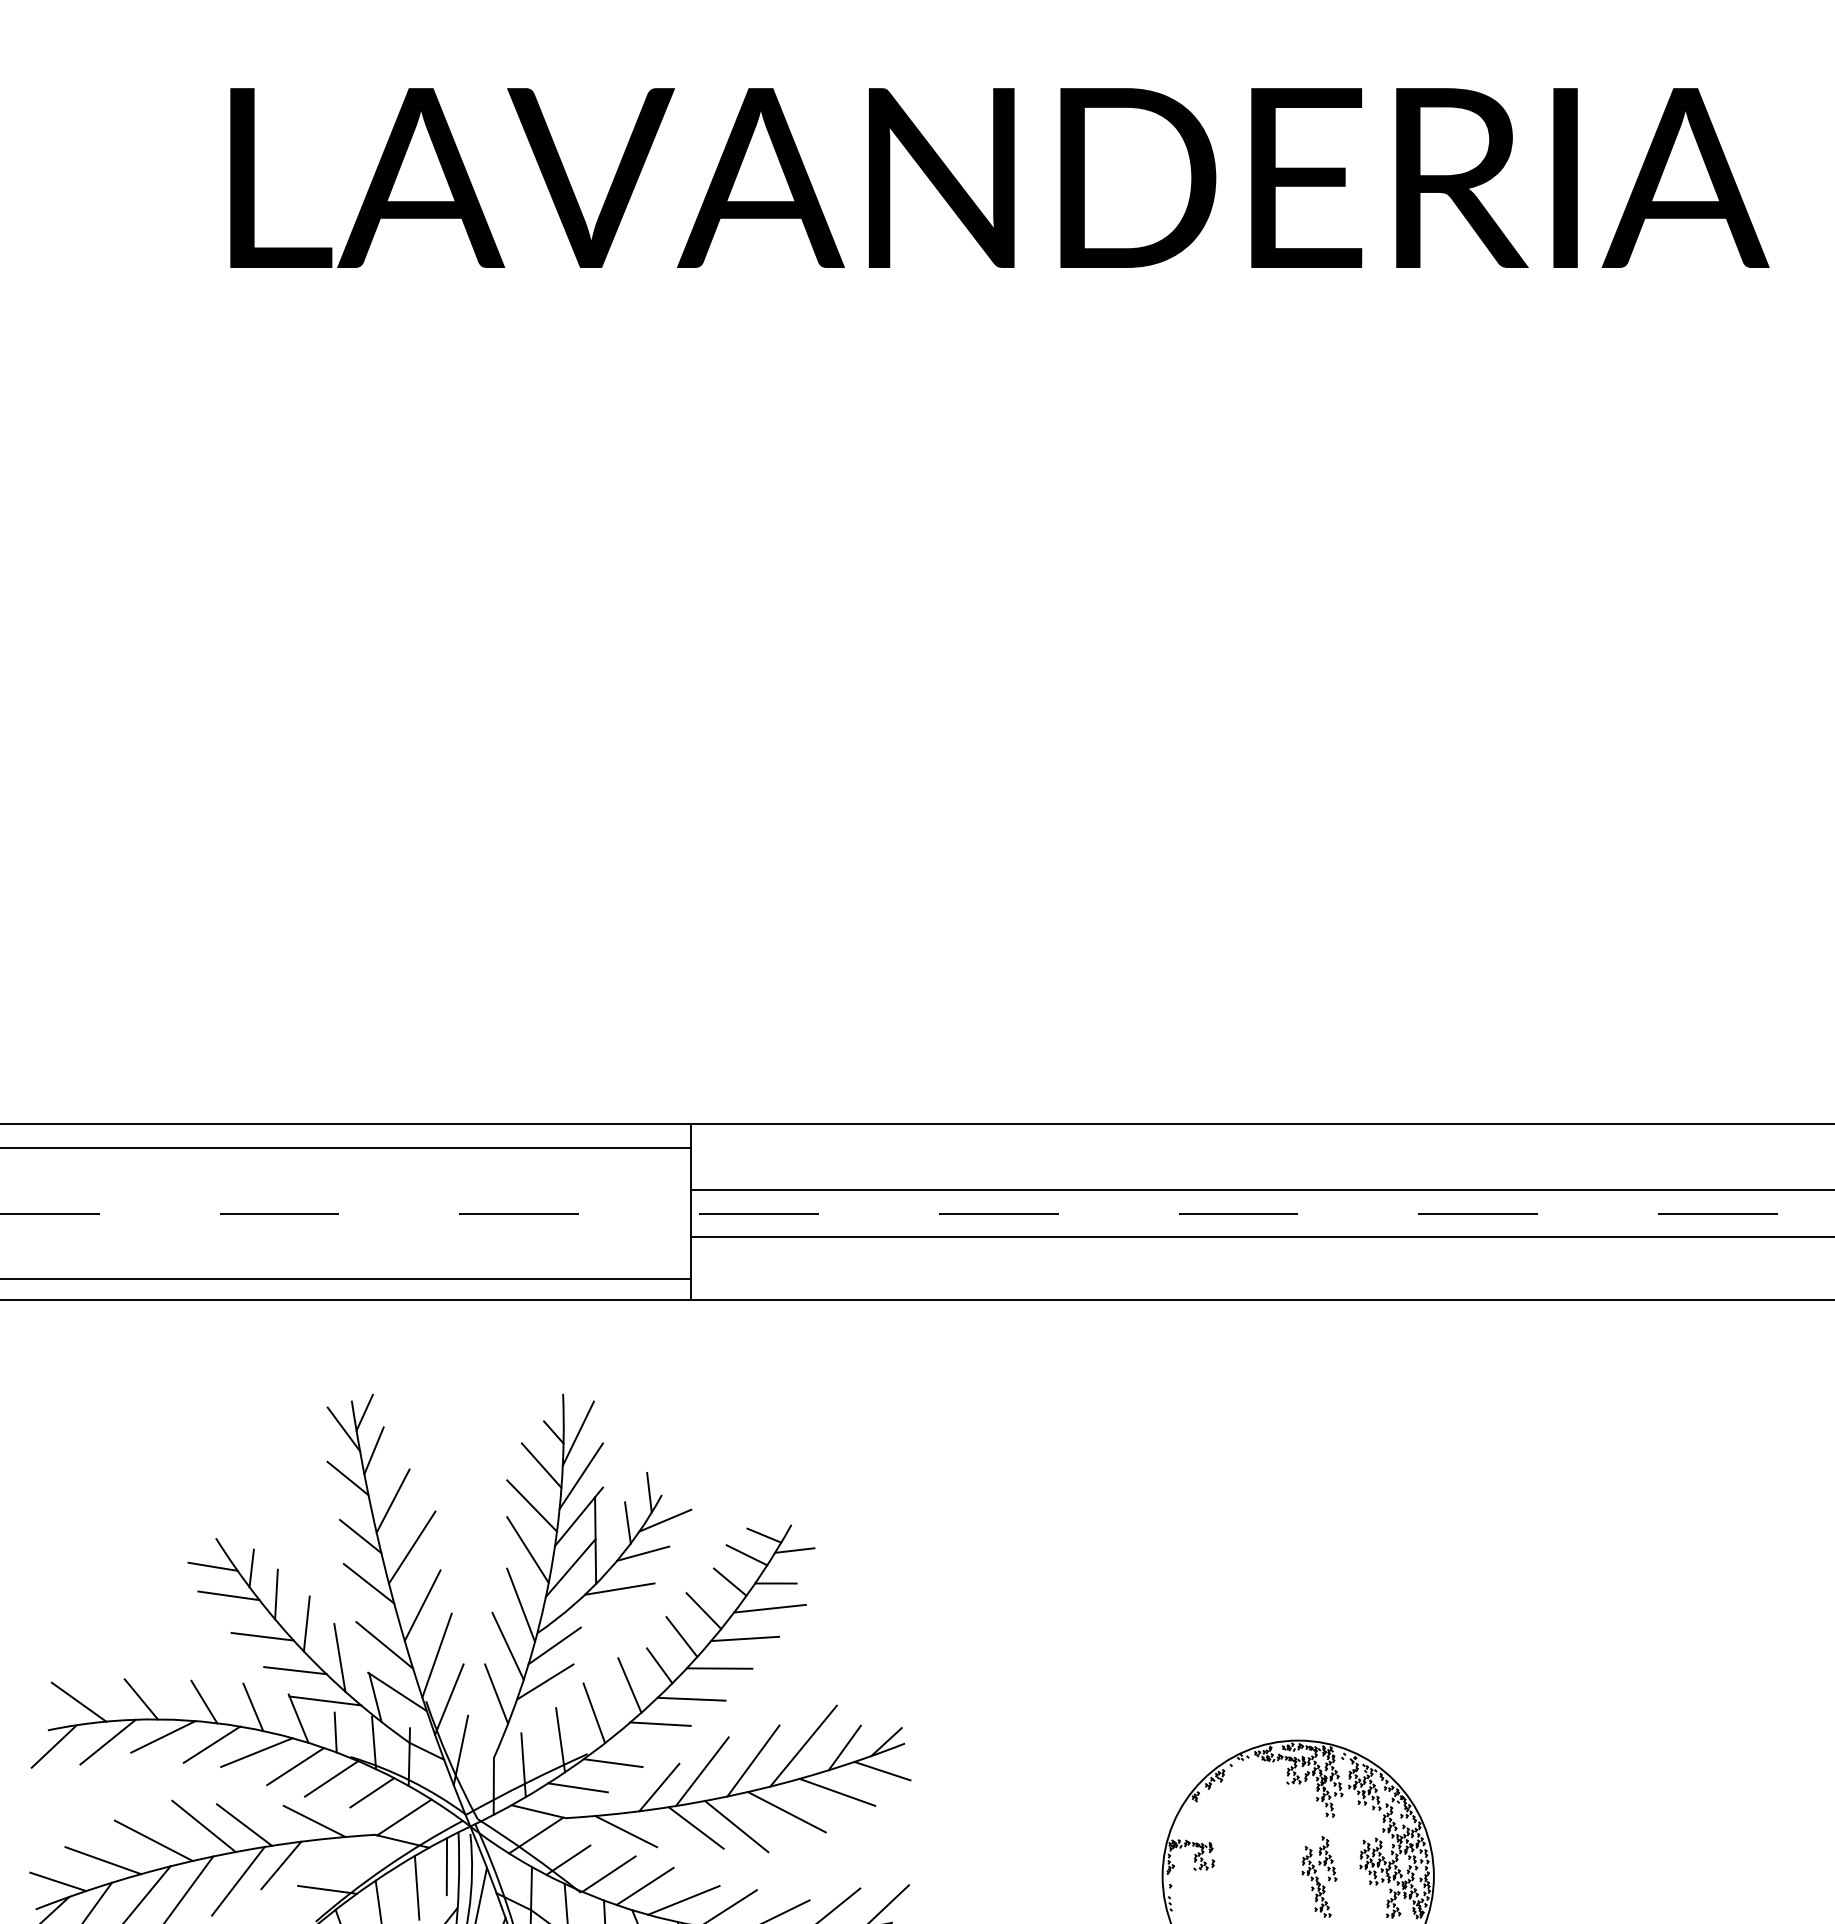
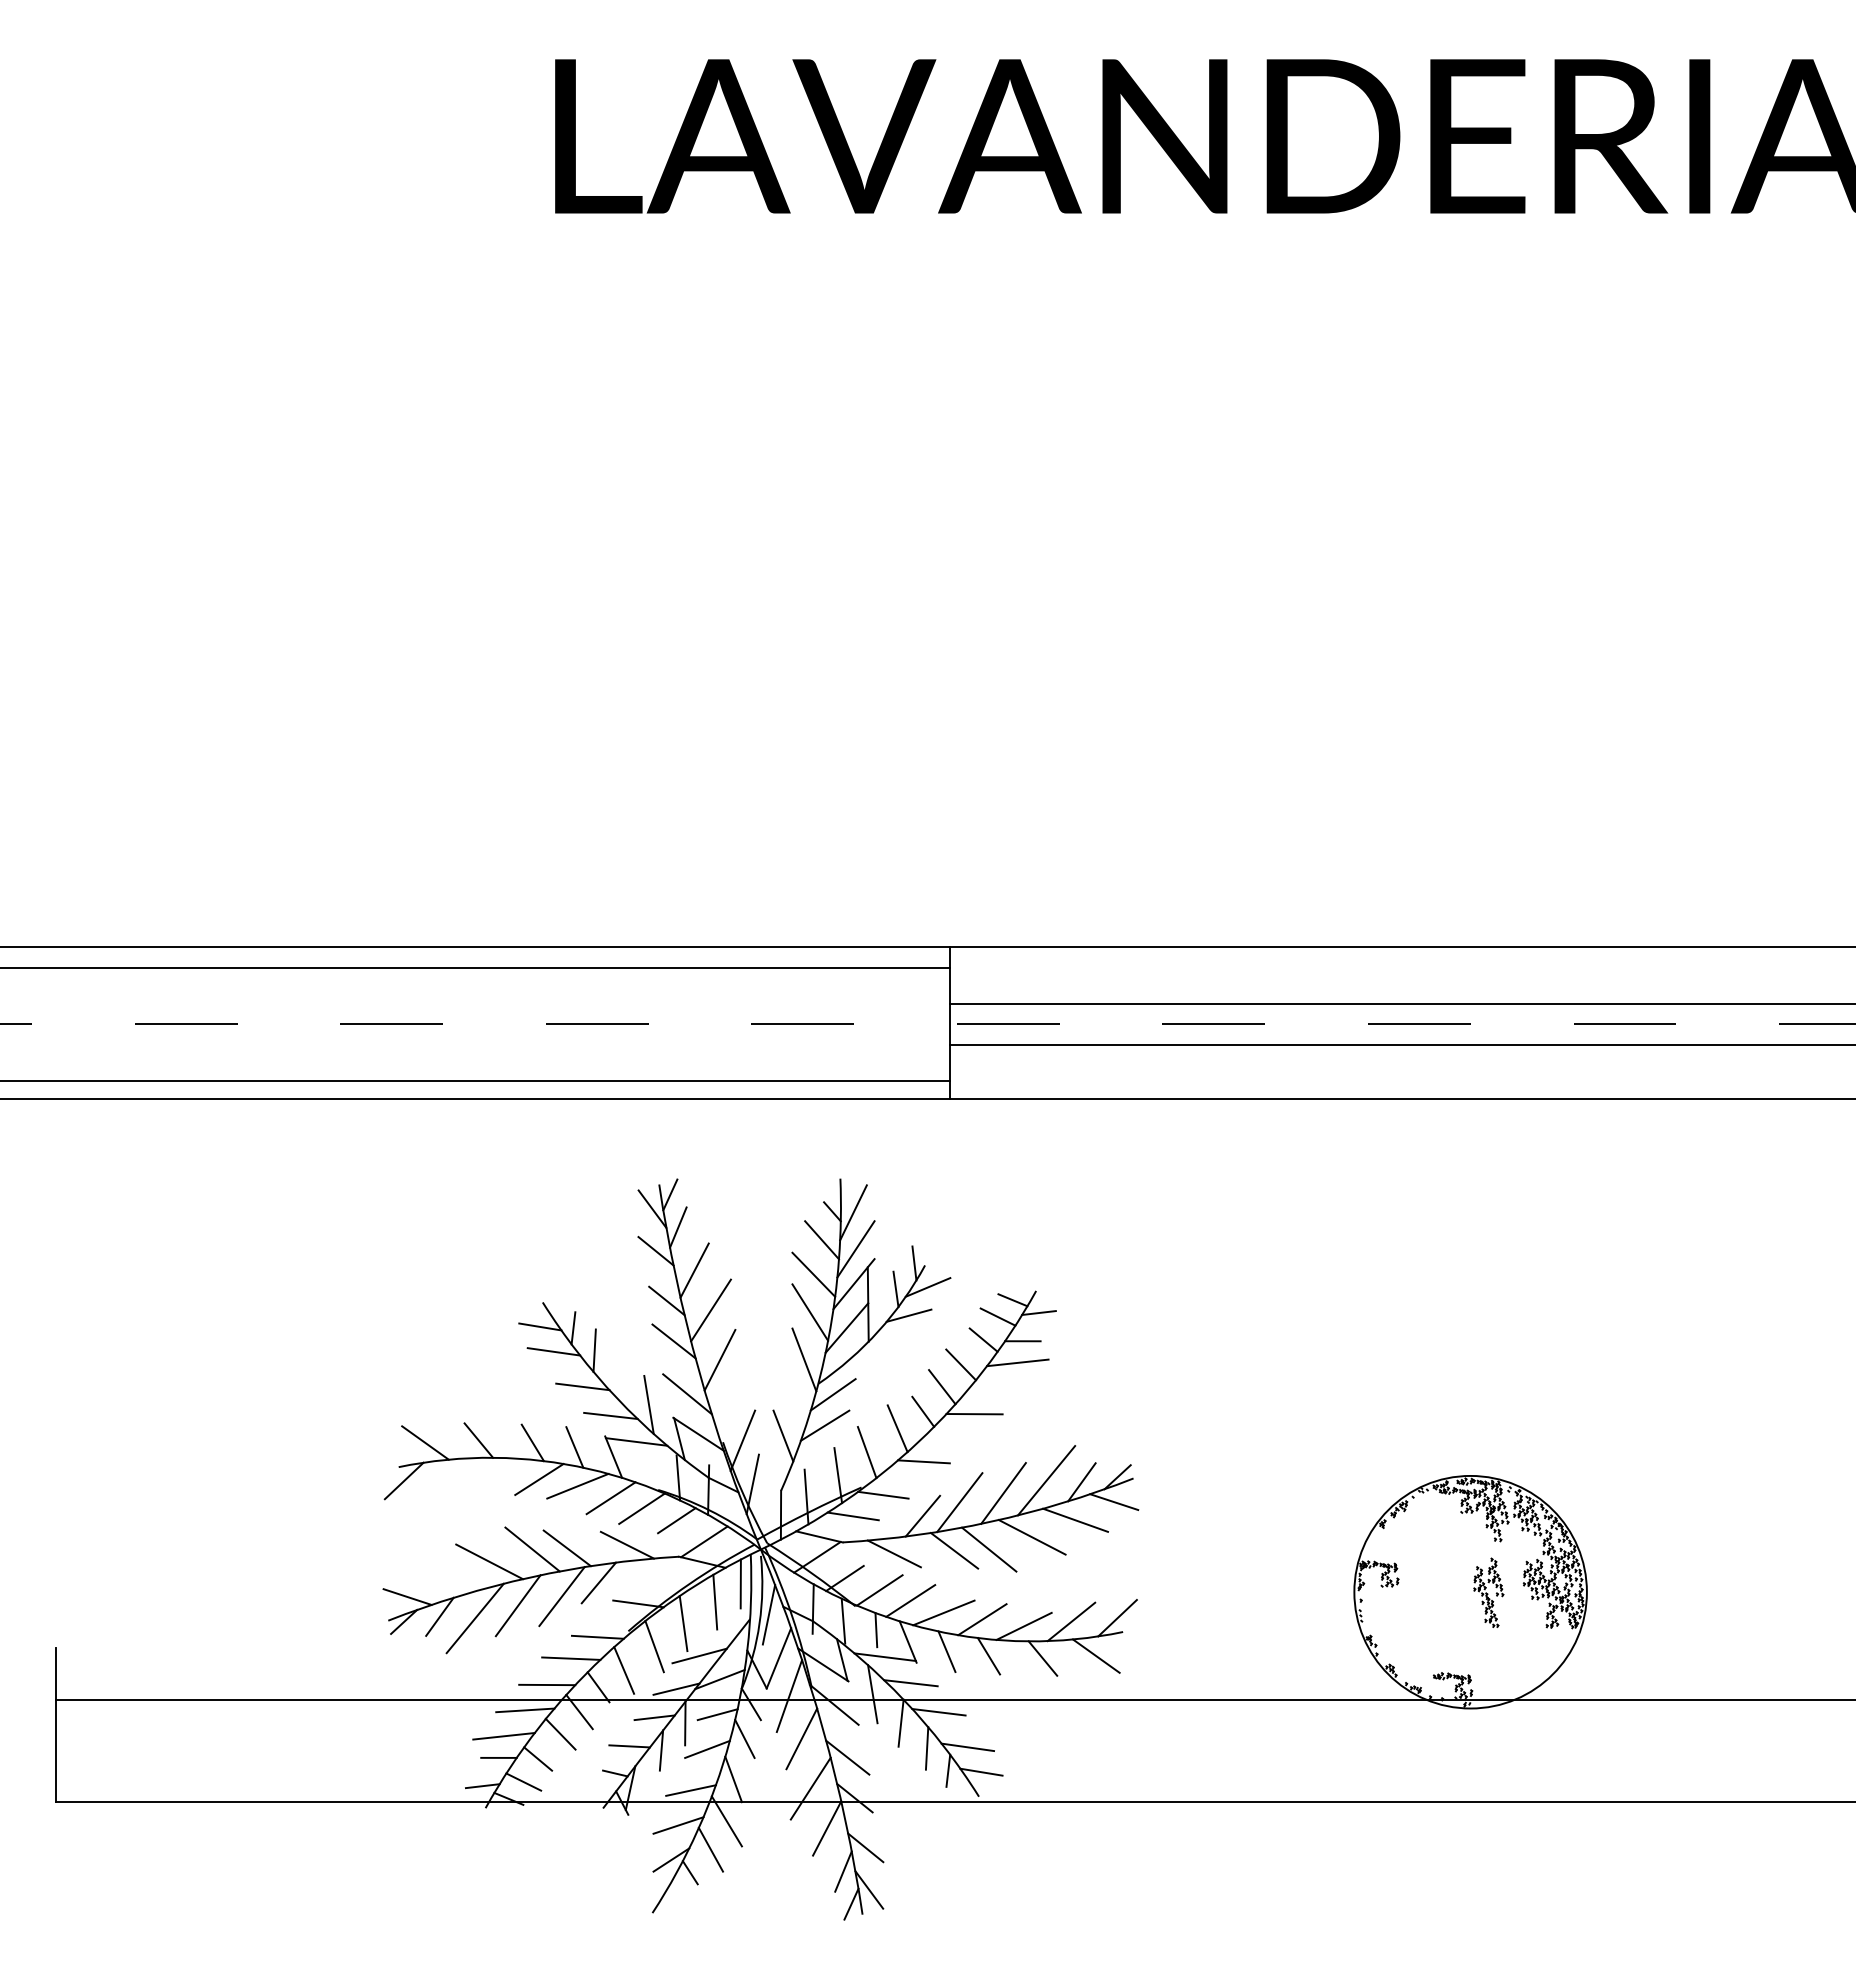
line: (619, 1588) -> (888, 1345), removed
line: (306, 1623) -> (620, 1375), removed
line: (745, 1638) -> (996, 1388), removed
line: (507, 1645) -> (792, 1394), removed
line: (436, 1656) -> (731, 1403), removed
line: (691, 1699) -> (950, 1440), removed
line: (335, 1733) -> (645, 1469), removed
line: (163, 1736) -> (497, 1472), removed
line: (108, 1742) -> (450, 1477), removed
line: (102, 1860) -> (445, 1578), removed

